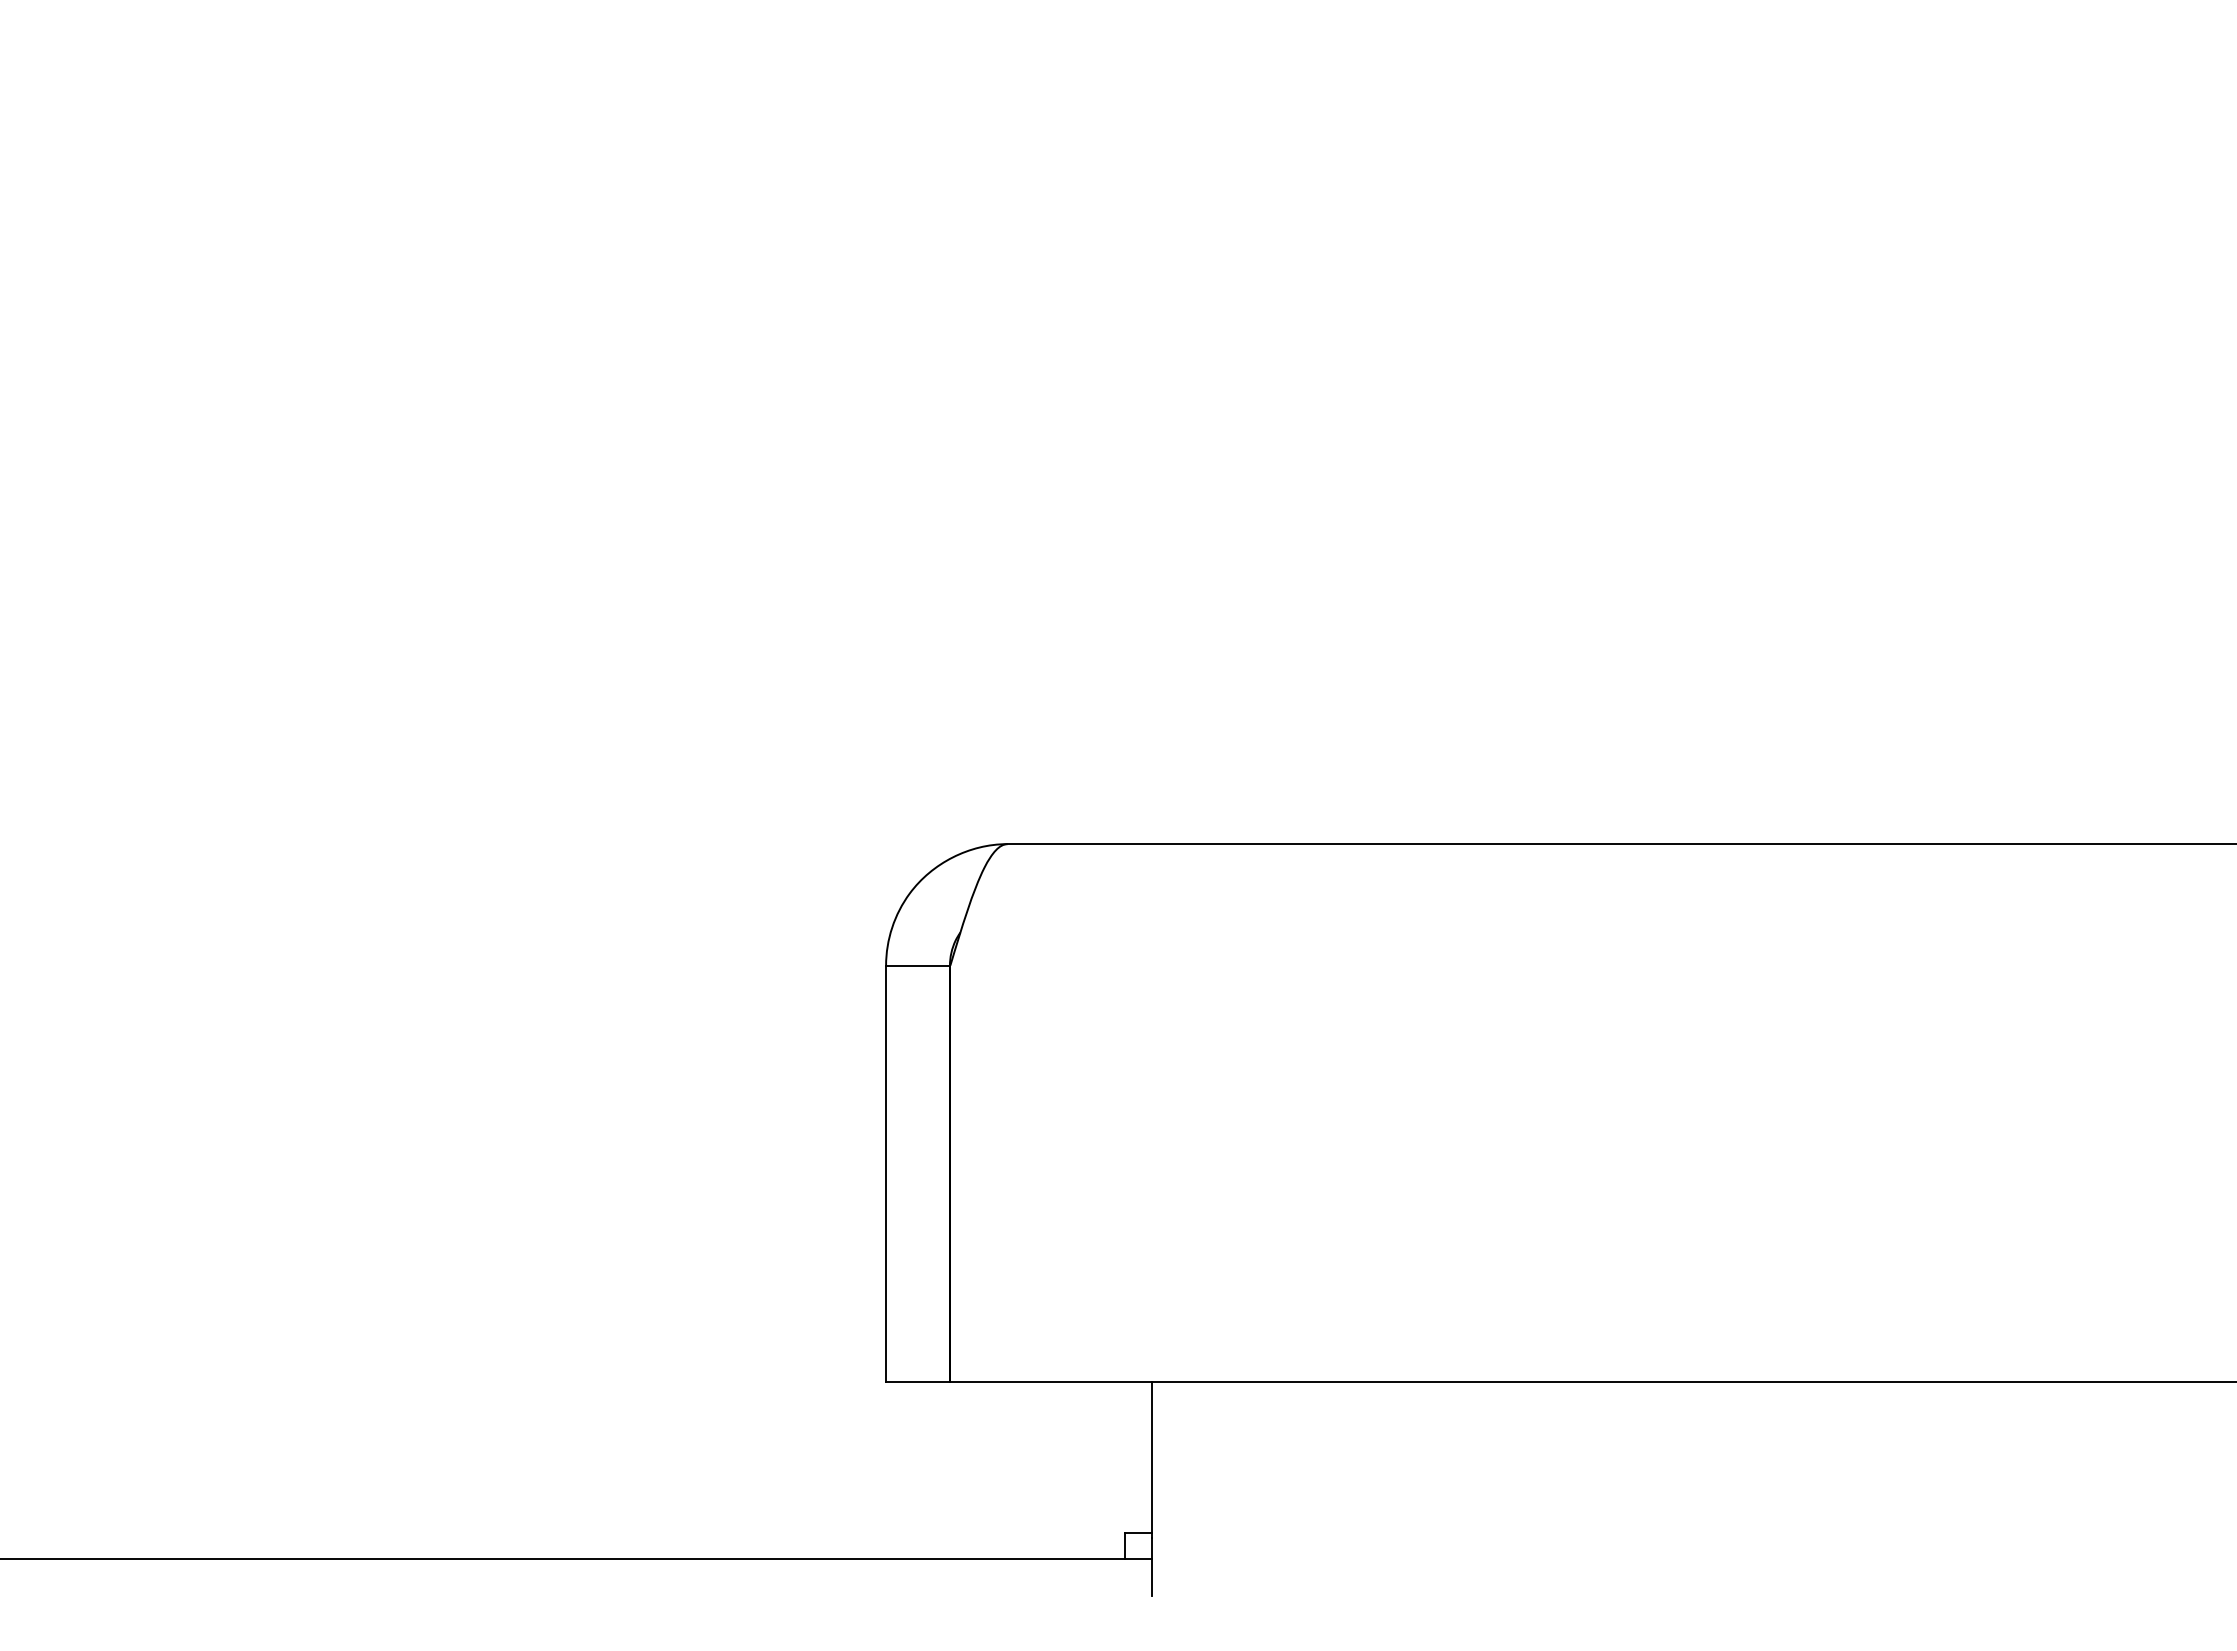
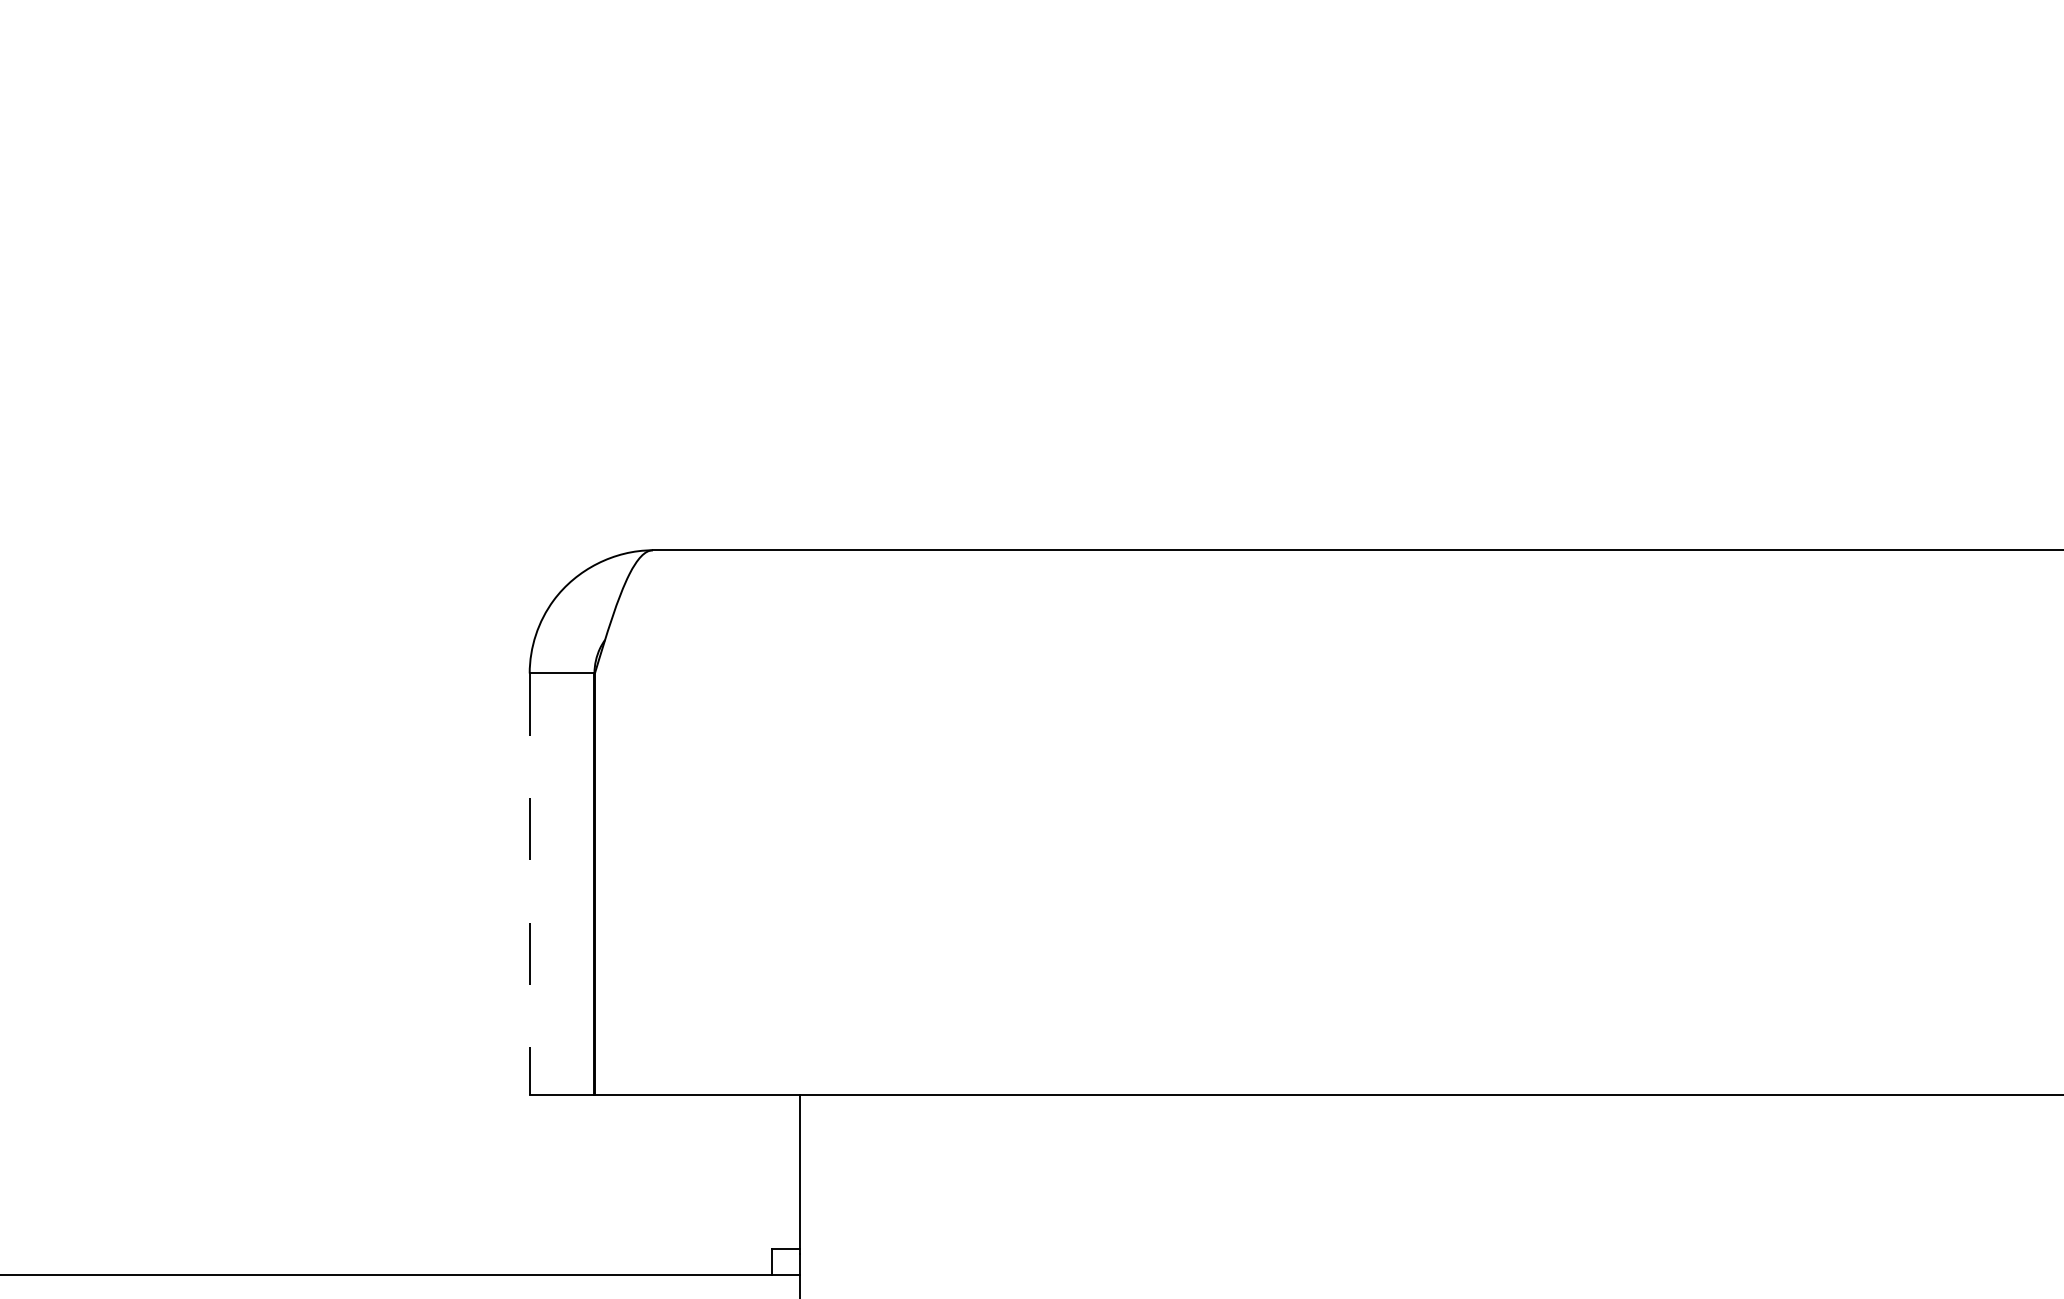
line: (886, 1173) -> (530, 884), solid -> dashed

